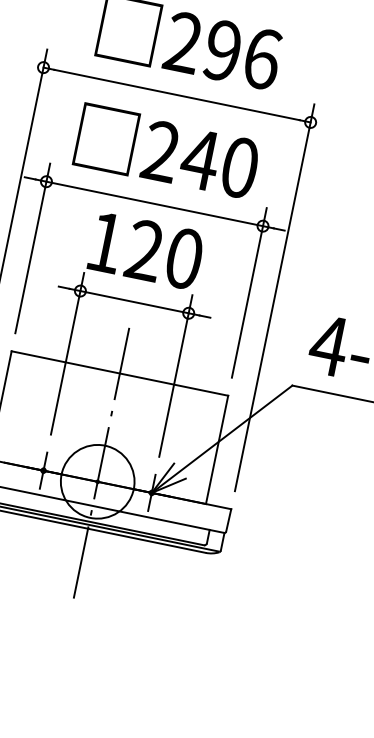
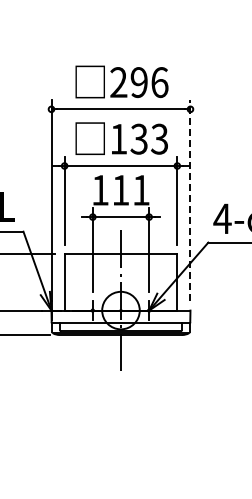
text: (201, 158) -> (139, 138), 240 -> 133
text: (163, 252) -> (130, 189), 120 -> 111
line: (274, 297) -> (190, 200), solid -> dashed

